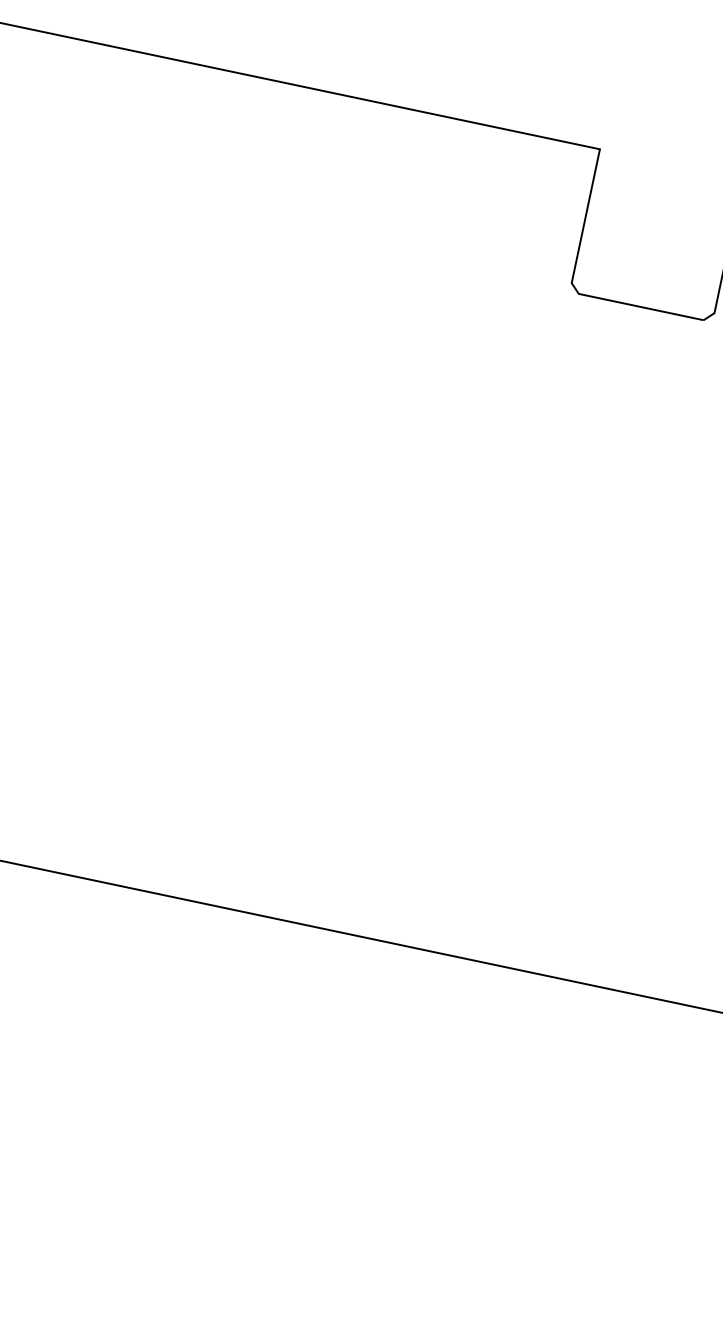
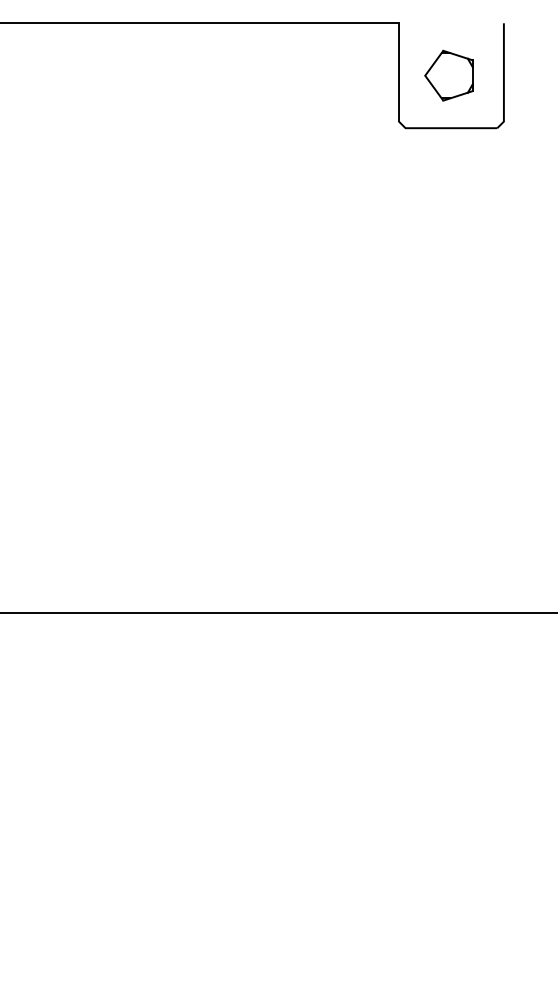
part: (652, 234) -> (448, 75), added

